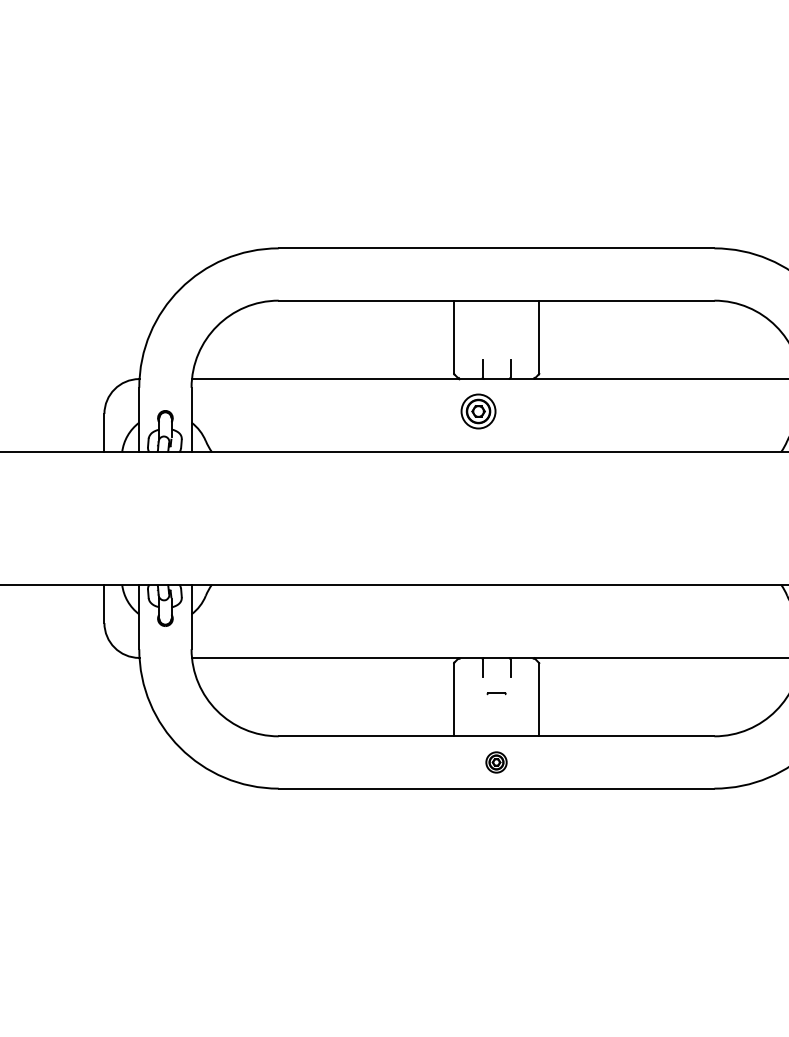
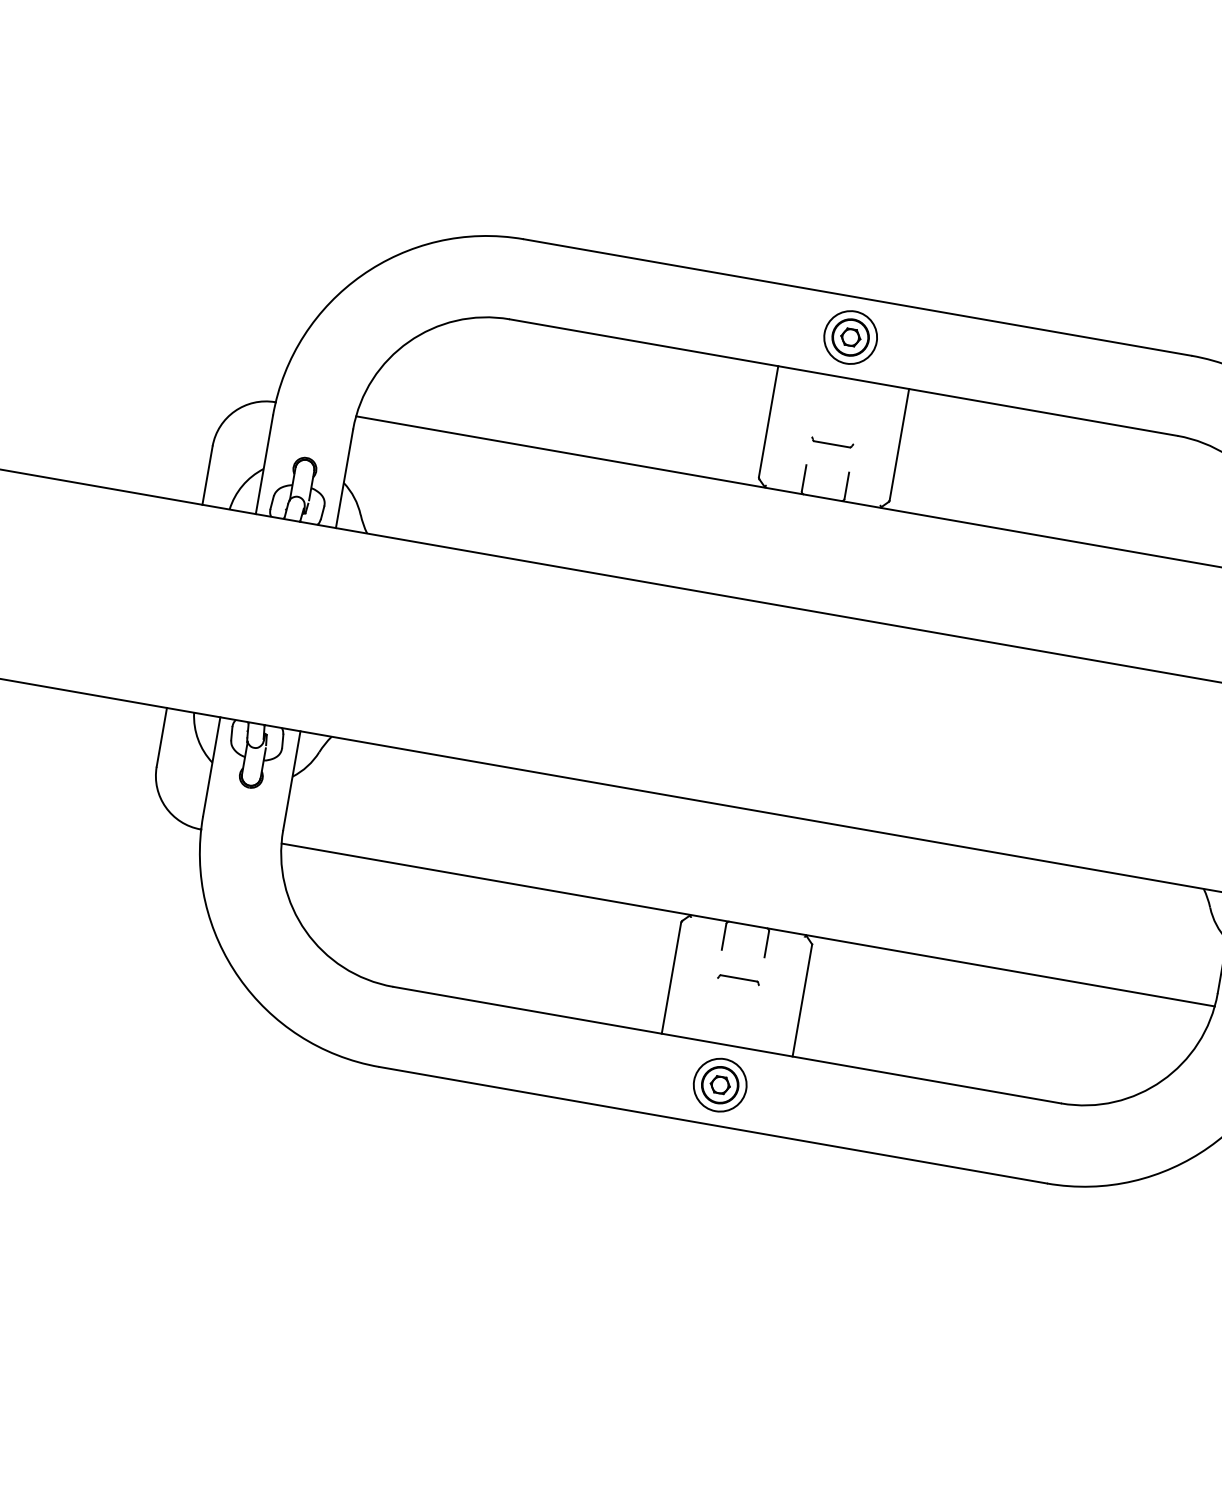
part: (496, 342) -> (832, 441), added
part: (478, 411) -> (850, 337), moved
part: (496, 693) -> (738, 979), size x1.43
part: (496, 762) -> (720, 1085), size x1.67

